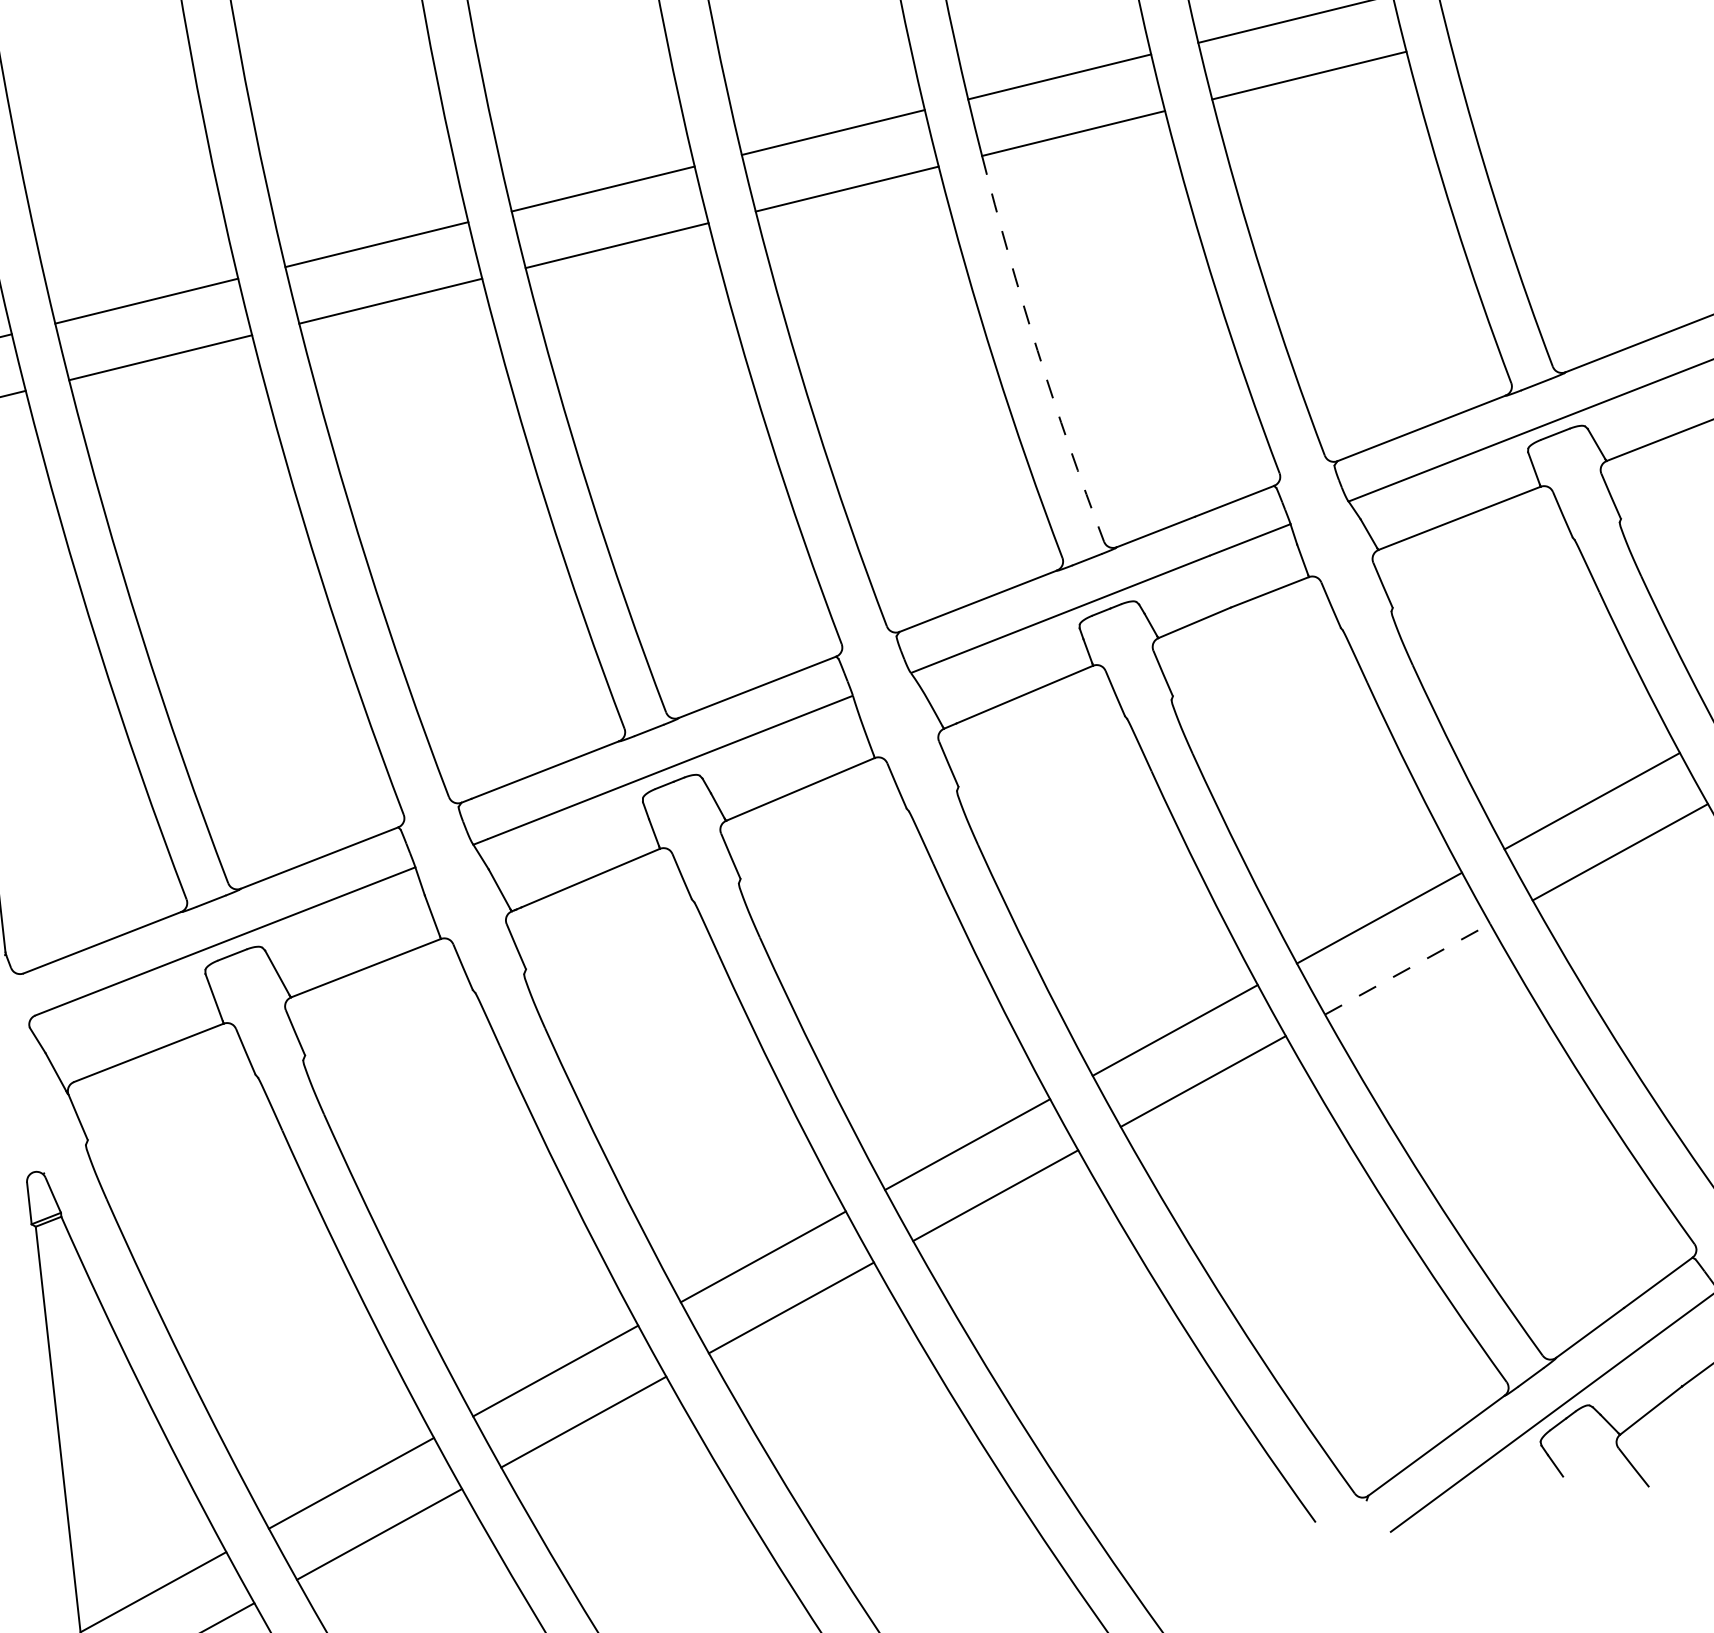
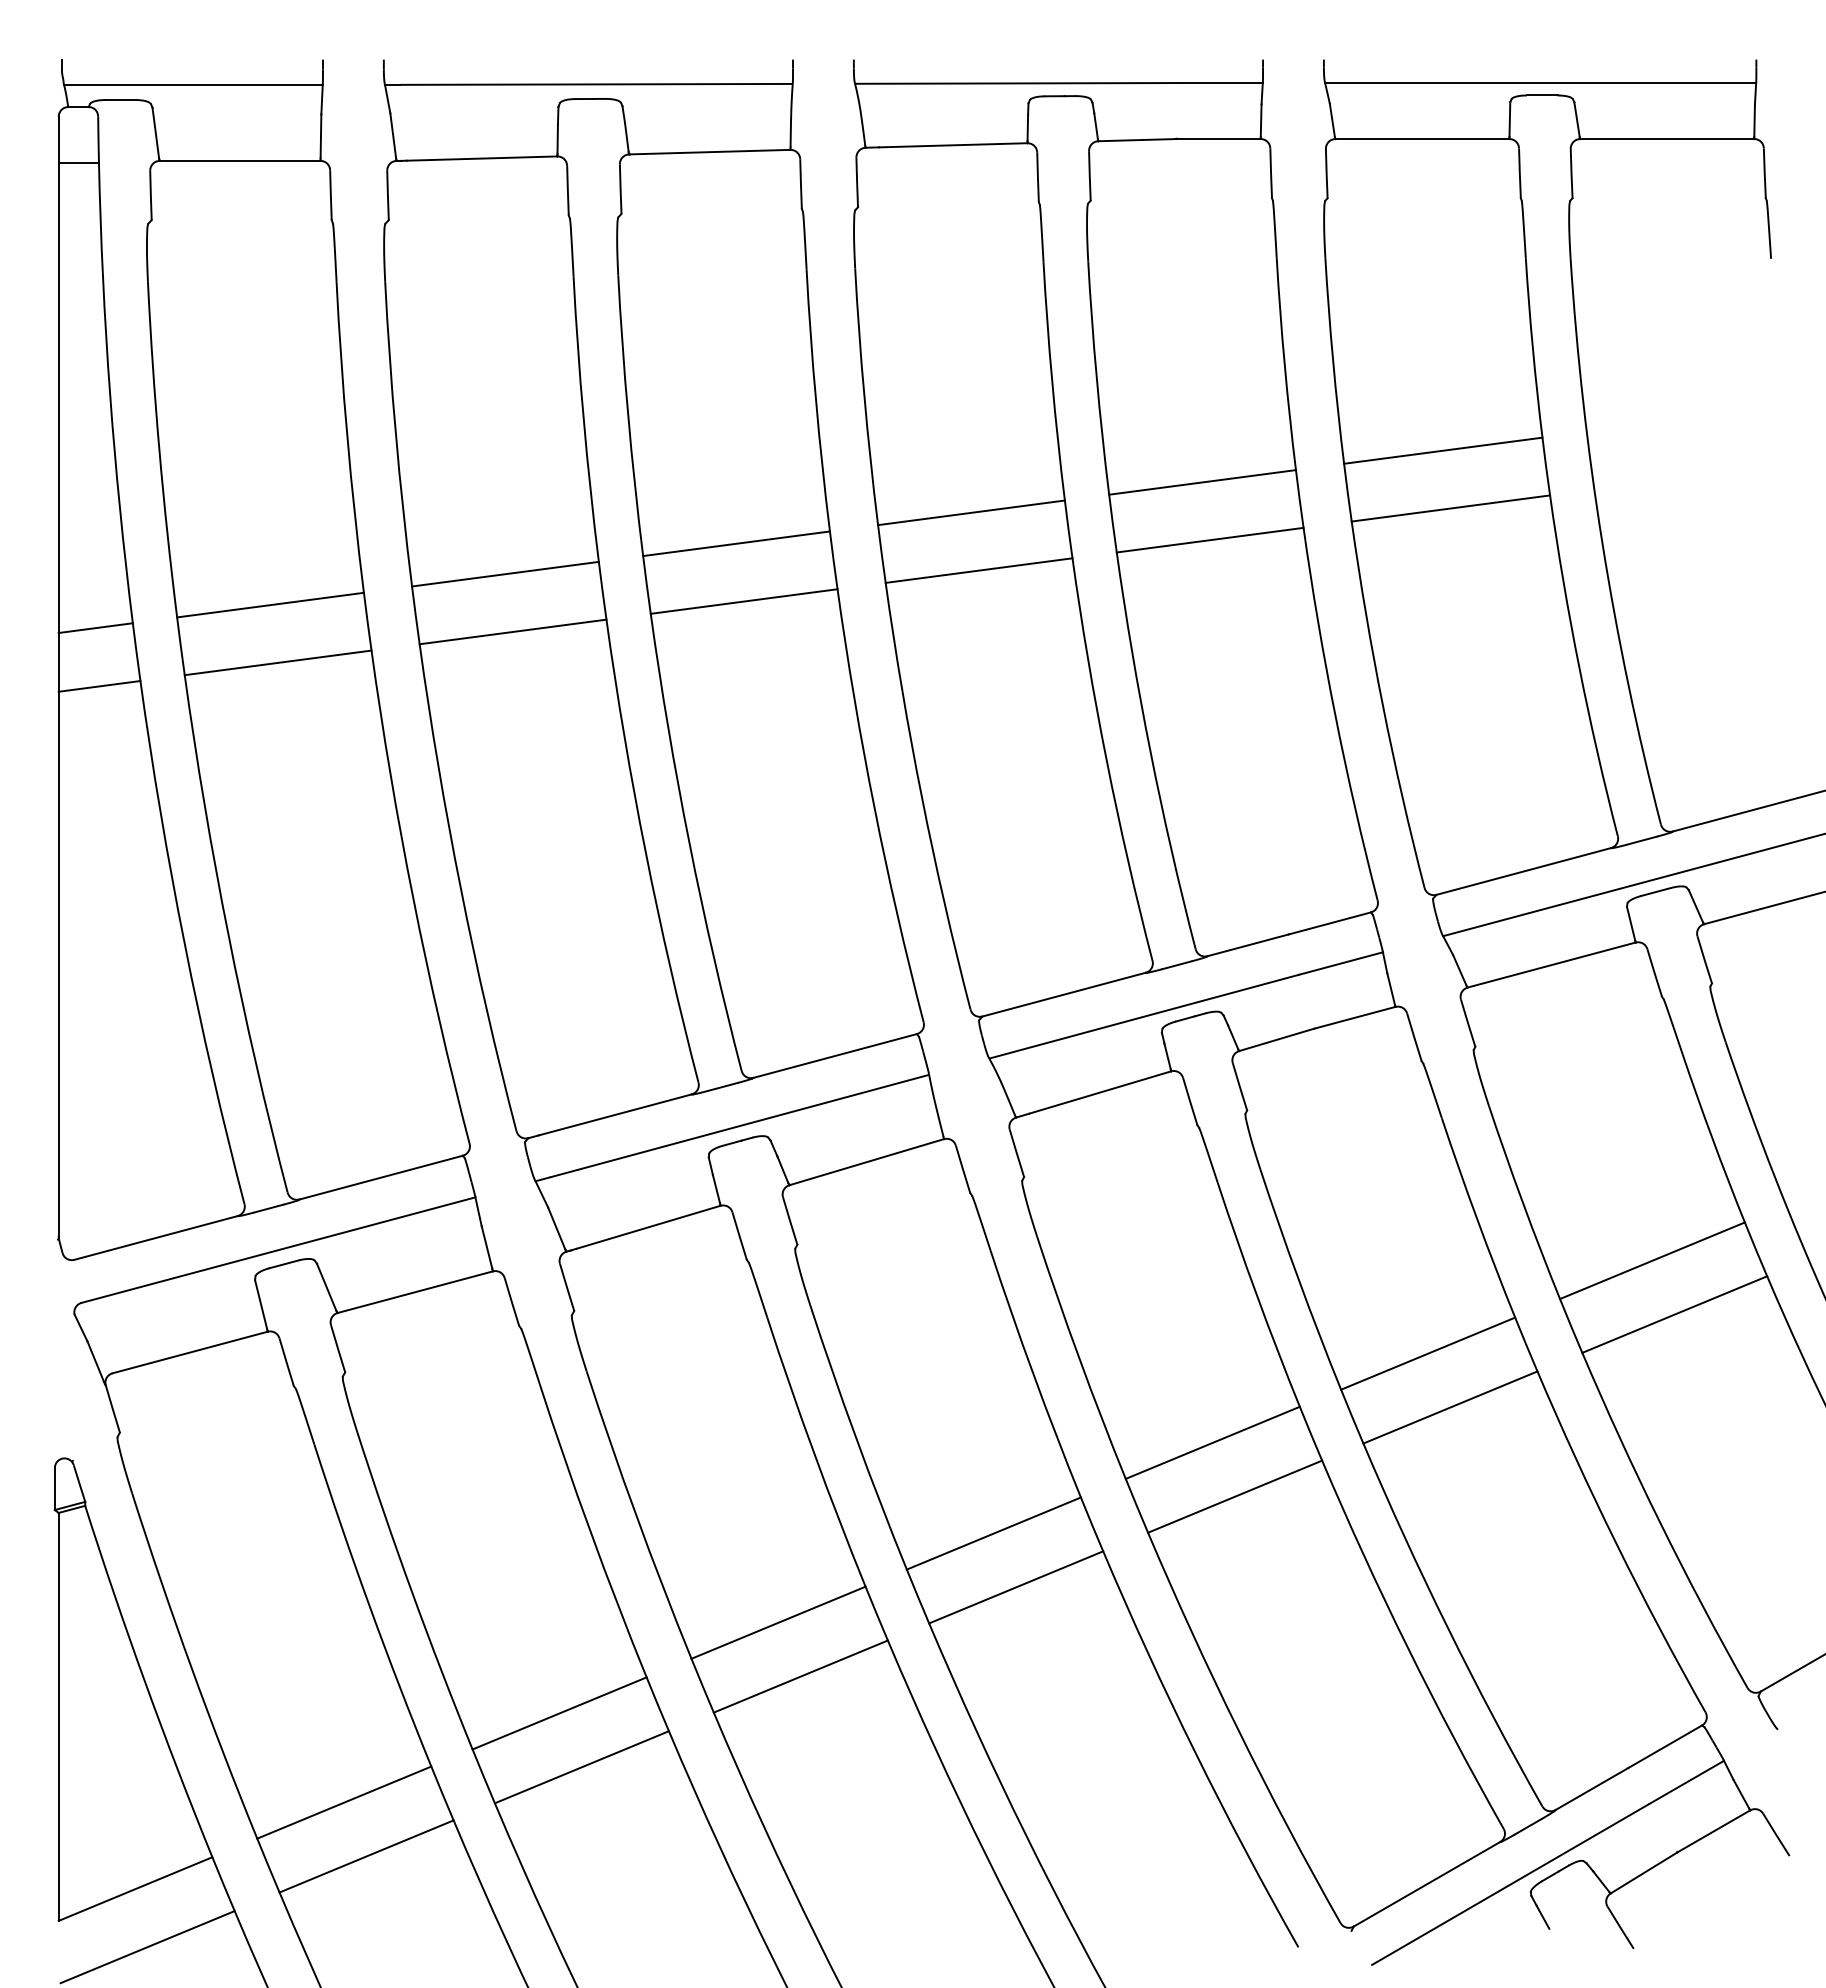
arc: (1037, 351) -> (1150, 752), dashed -> solid
line: (1407, 969) -> (1450, 1407), dashed -> solid

